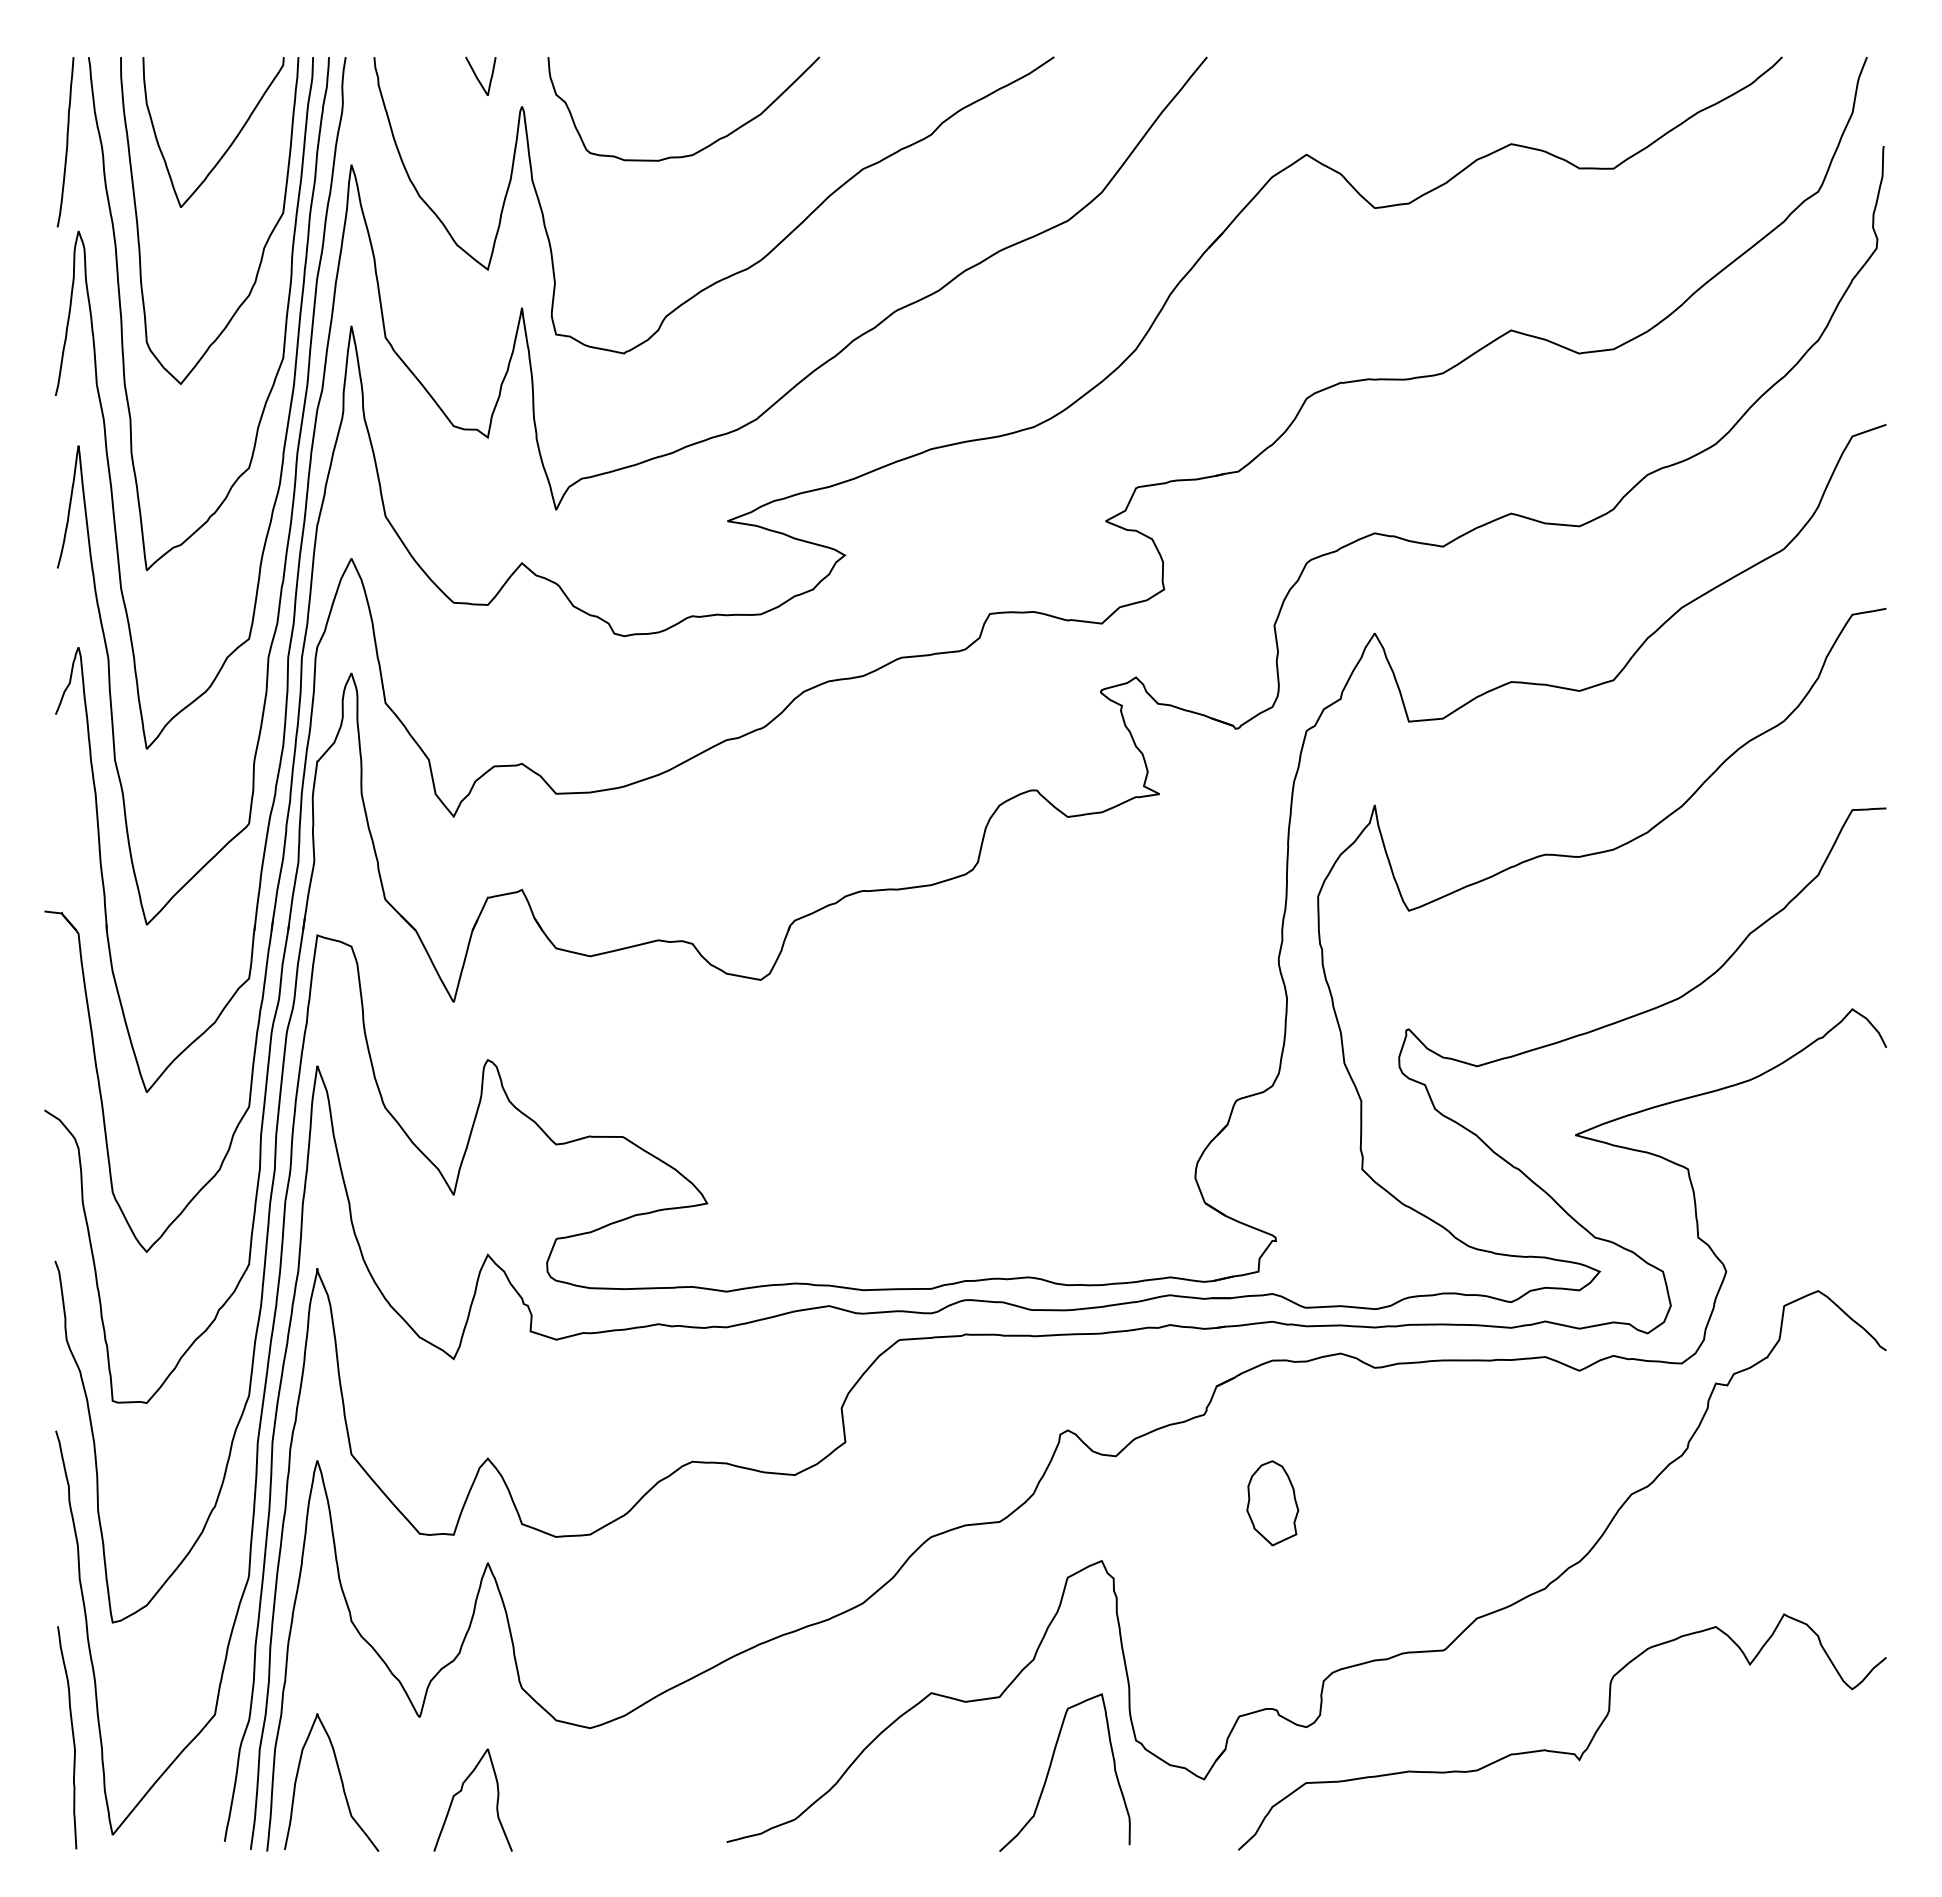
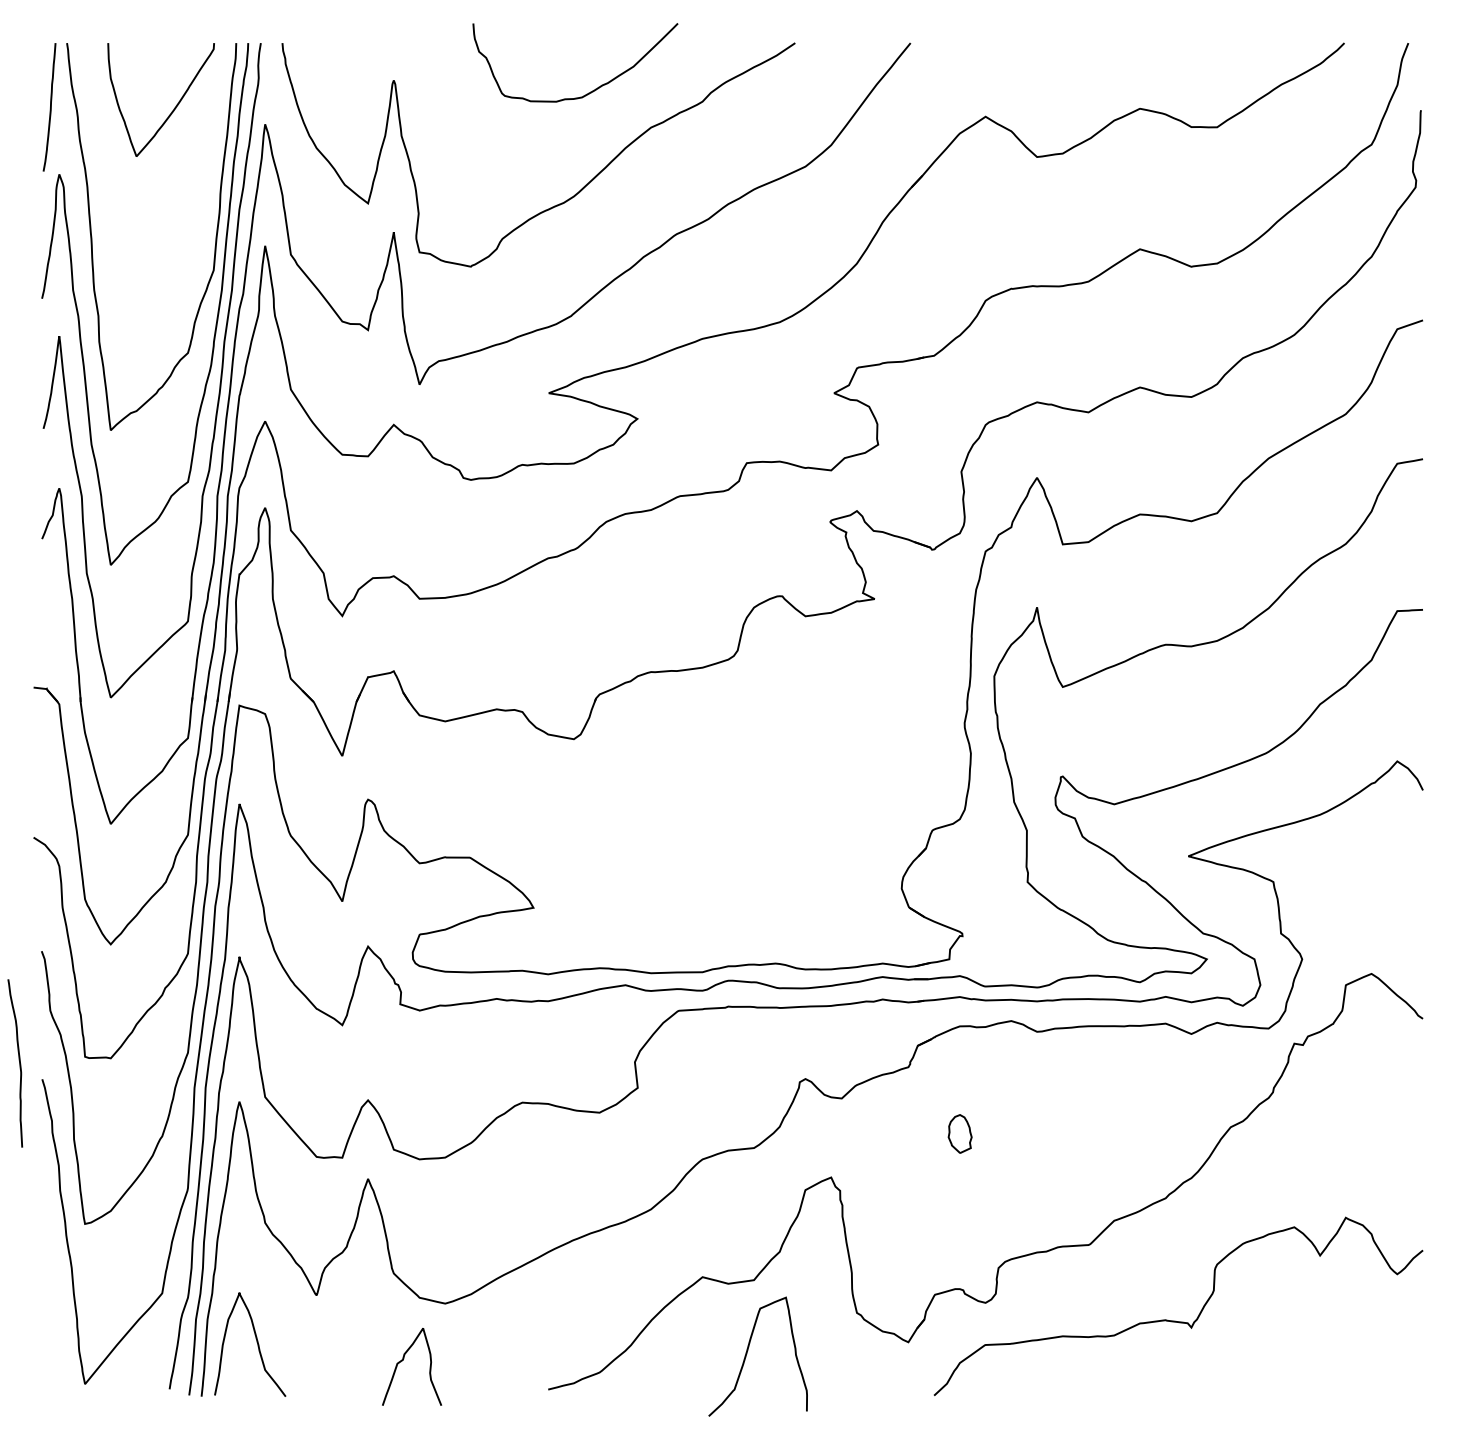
curve: (477, 76) -> (360, 57), removed
curve: (705, 146) -> (591, 90), moved
curve: (265, 242) -> (200, 182), removed
part: (1272, 1503) -> (959, 1134), size x0.6
curve: (72, 1737) -> (19, 1063), moved
curve: (1050, 1769) -> (747, 1354), moved
curve: (462, 1790) -> (404, 1359), moved

